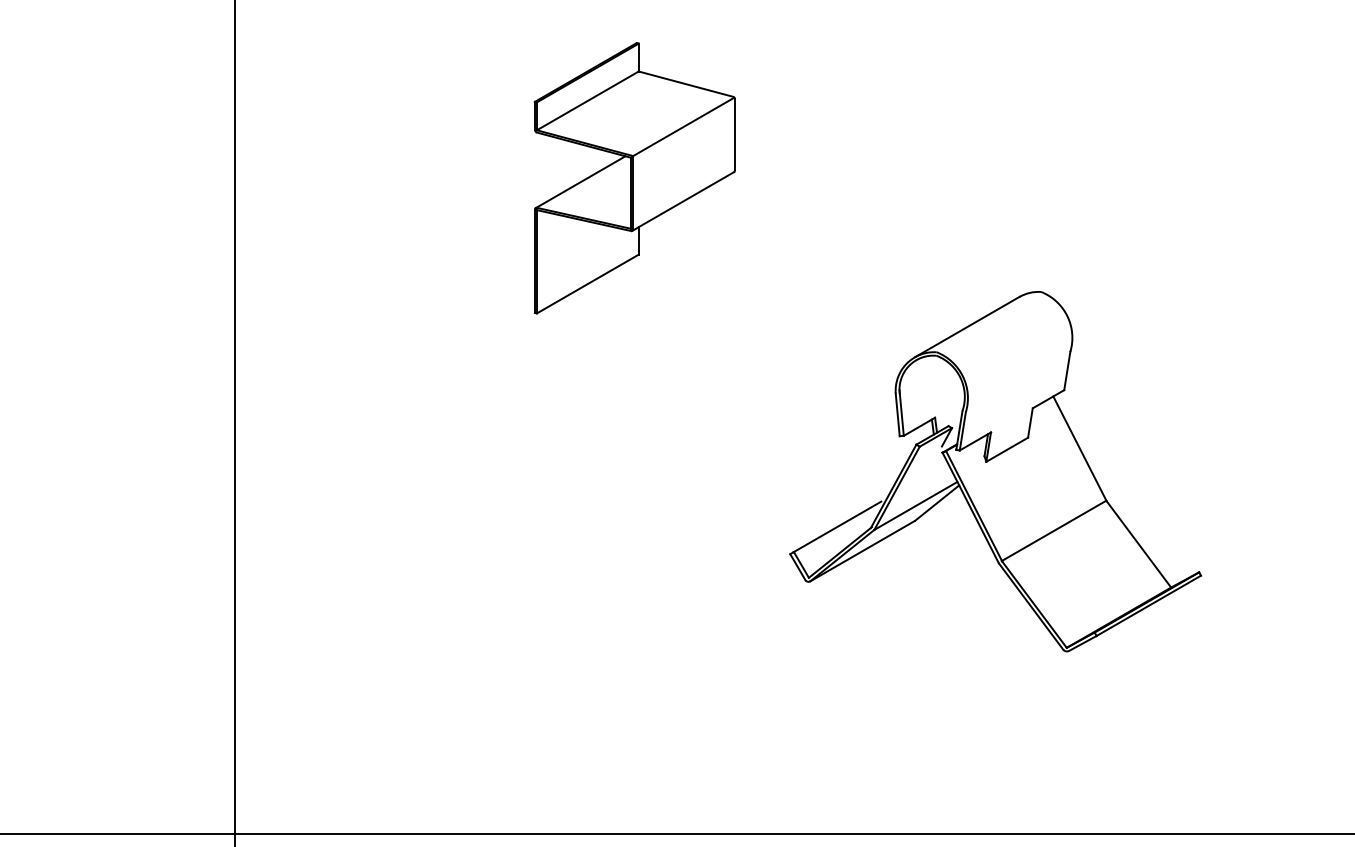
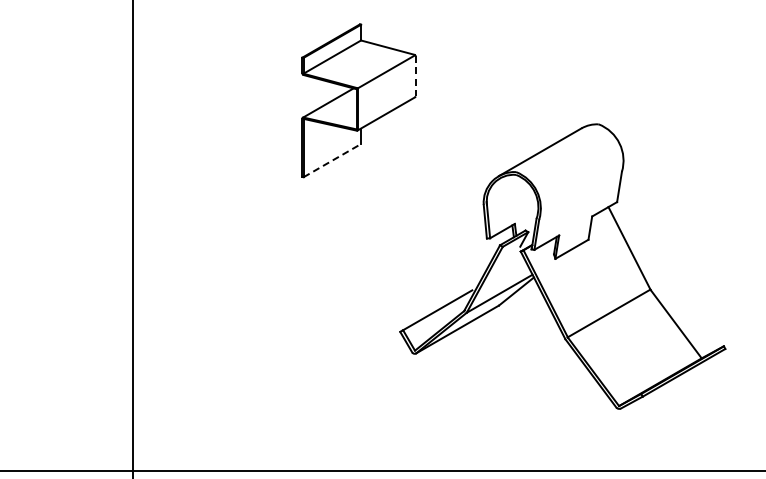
line: (734, 135) -> (415, 76), solid -> dashed
line: (588, 283) -> (332, 160), solid -> dashed
part: (994, 471) -> (562, 266), size x1.4

